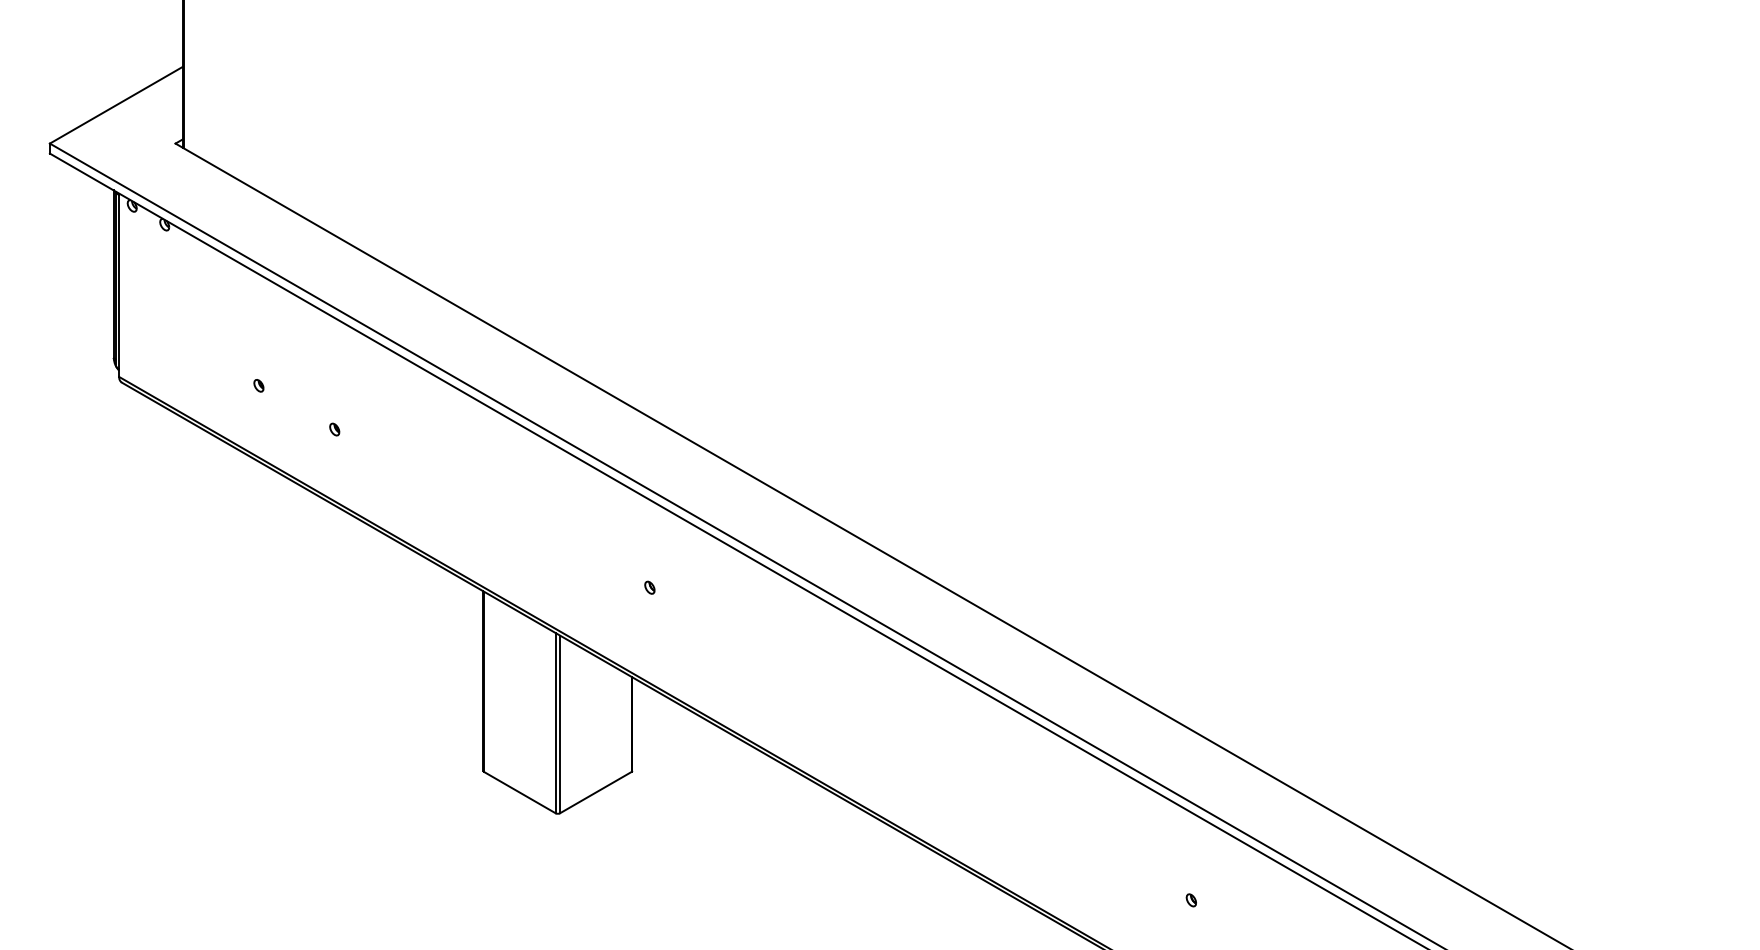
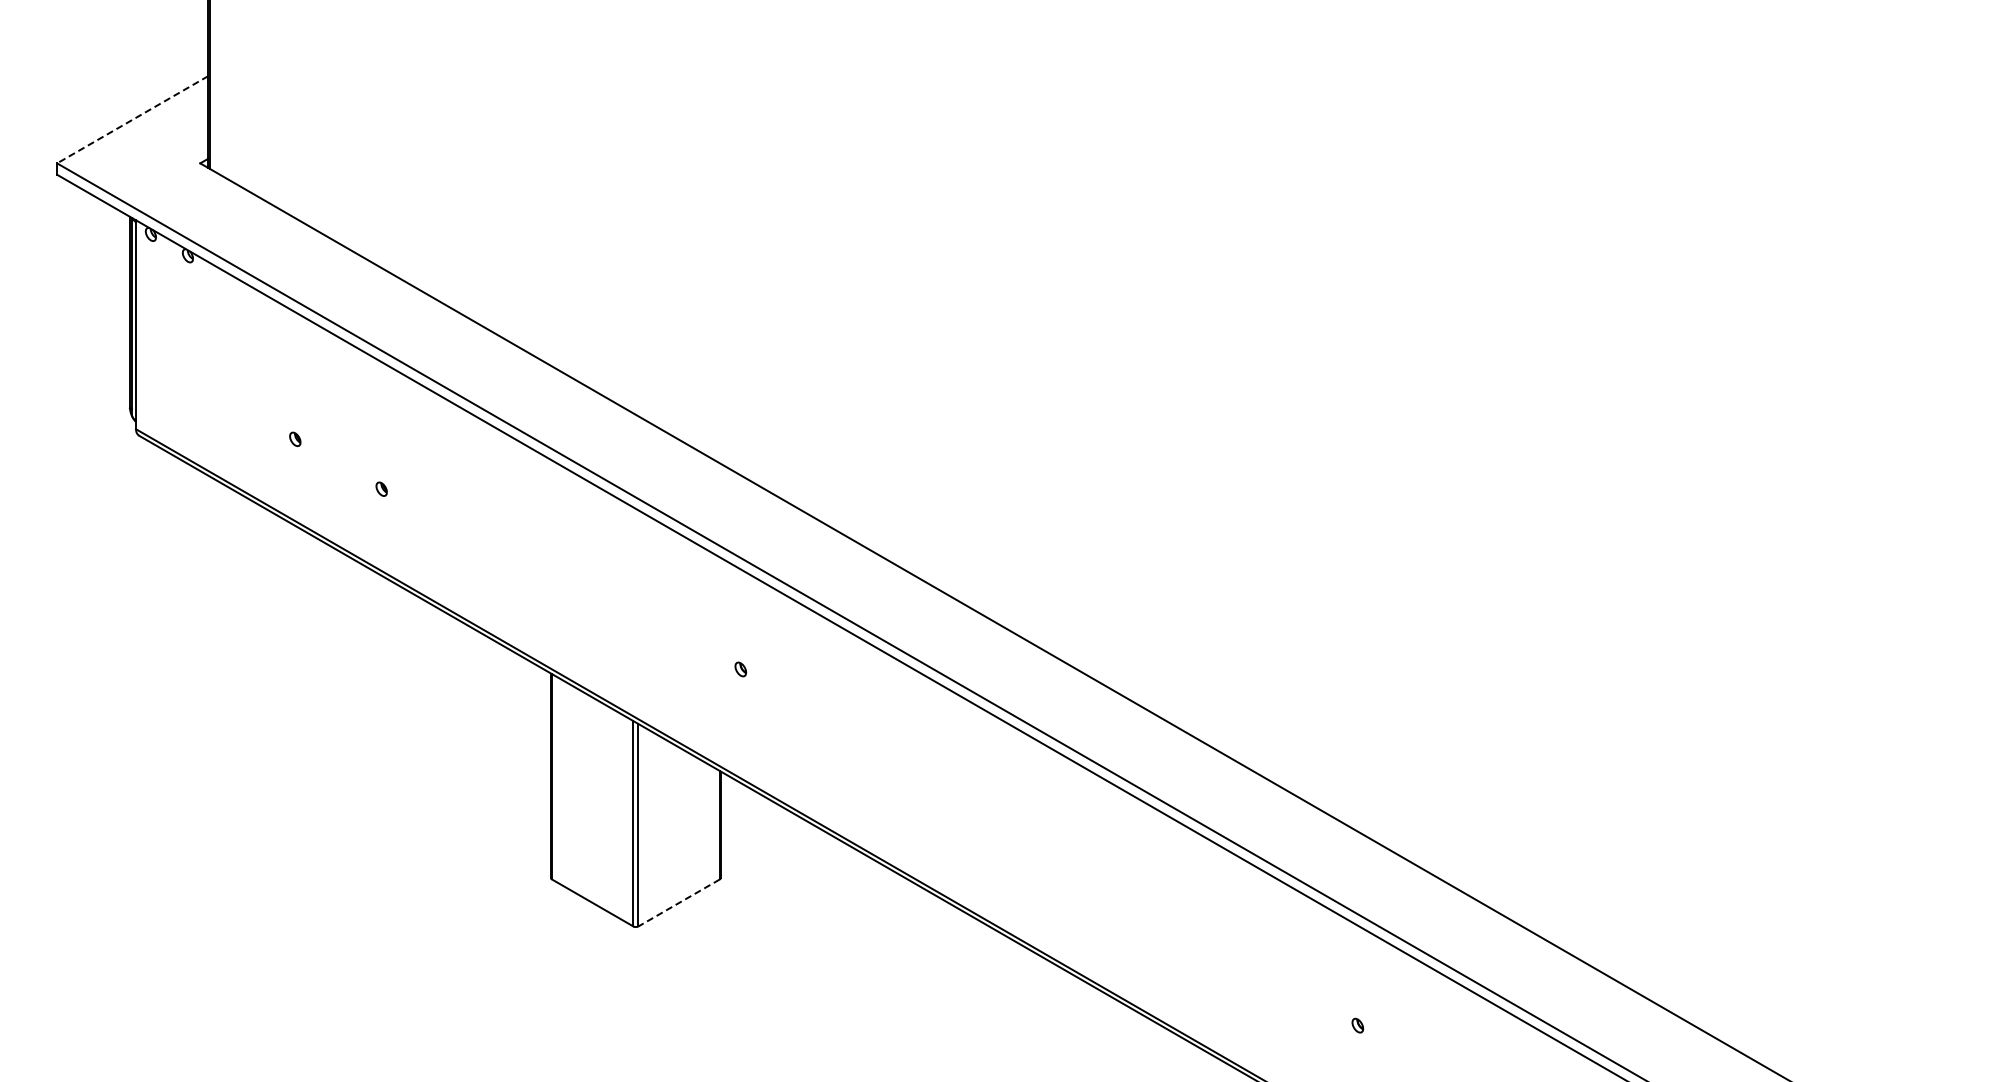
line: (116, 105) -> (132, 120), solid -> dashed
line: (595, 793) -> (678, 903), solid -> dashed

